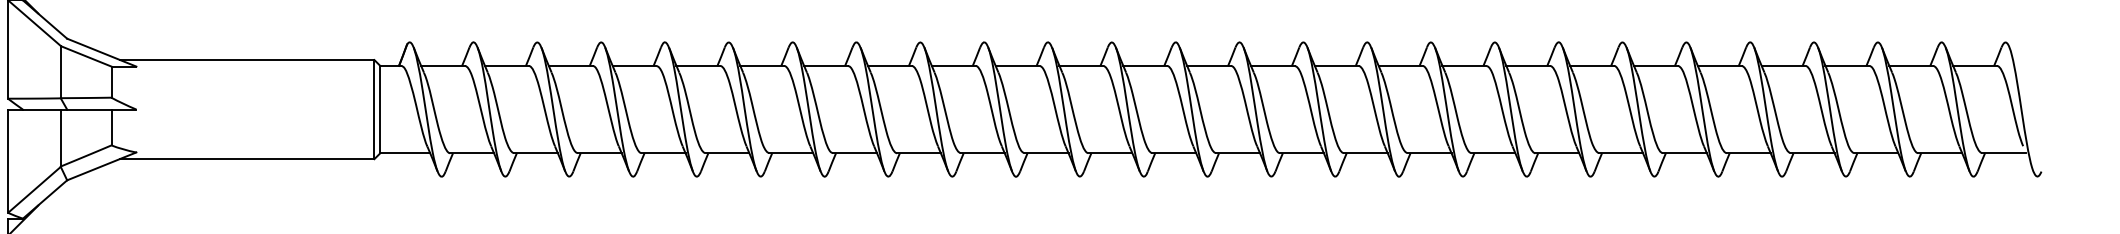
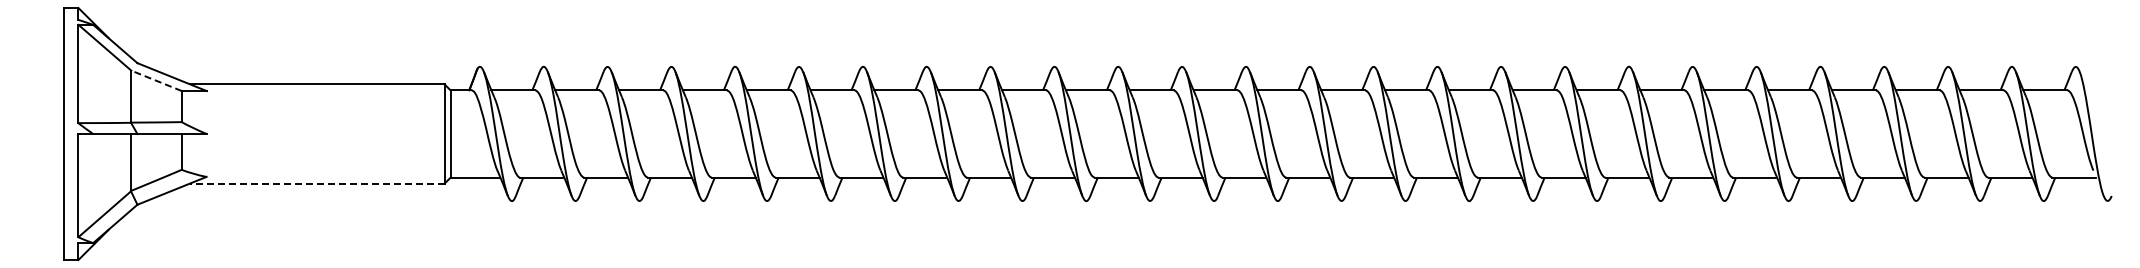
line: (86, 56) -> (156, 80), solid -> dashed
line: (246, 159) -> (316, 183), solid -> dashed

